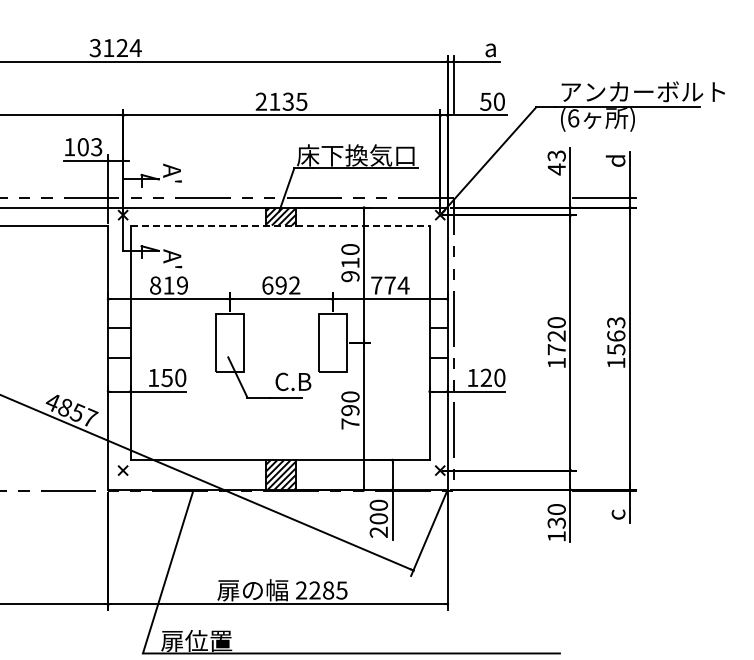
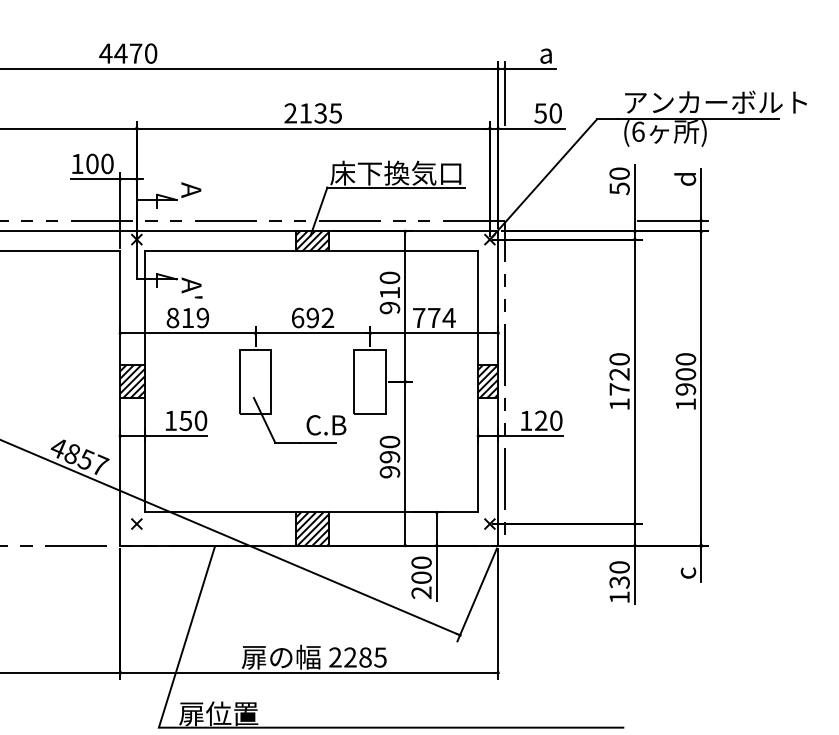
text: (115, 48) -> (128, 54), 3124 -> 4470
text: (96, 147) -> (107, 164), 103 -> 100
text: (556, 162) -> (619, 181), 43 -> 50
text: (178, 181) -> (198, 202), A' -> A
line: (280, 225) -> (312, 251), dashed -> solid
text: (616, 336) -> (686, 374), 1563 -> 1900
hatch: (119, 342) -> (132, 381), added
hatch: (438, 342) -> (487, 381), added
text: (350, 423) -> (389, 471), 790 -> 990

